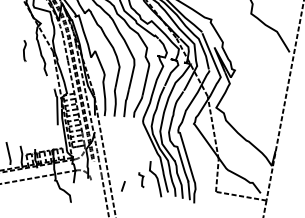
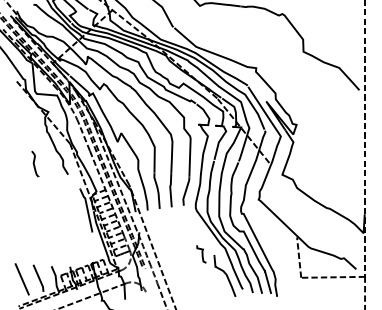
curve: (24, 50) -> (34, 163), moved
line: (213, 127) -> (283, 199), removed
curve: (141, 180) -> (201, 254), moved
line: (123, 186) -> (186, 292), removed

